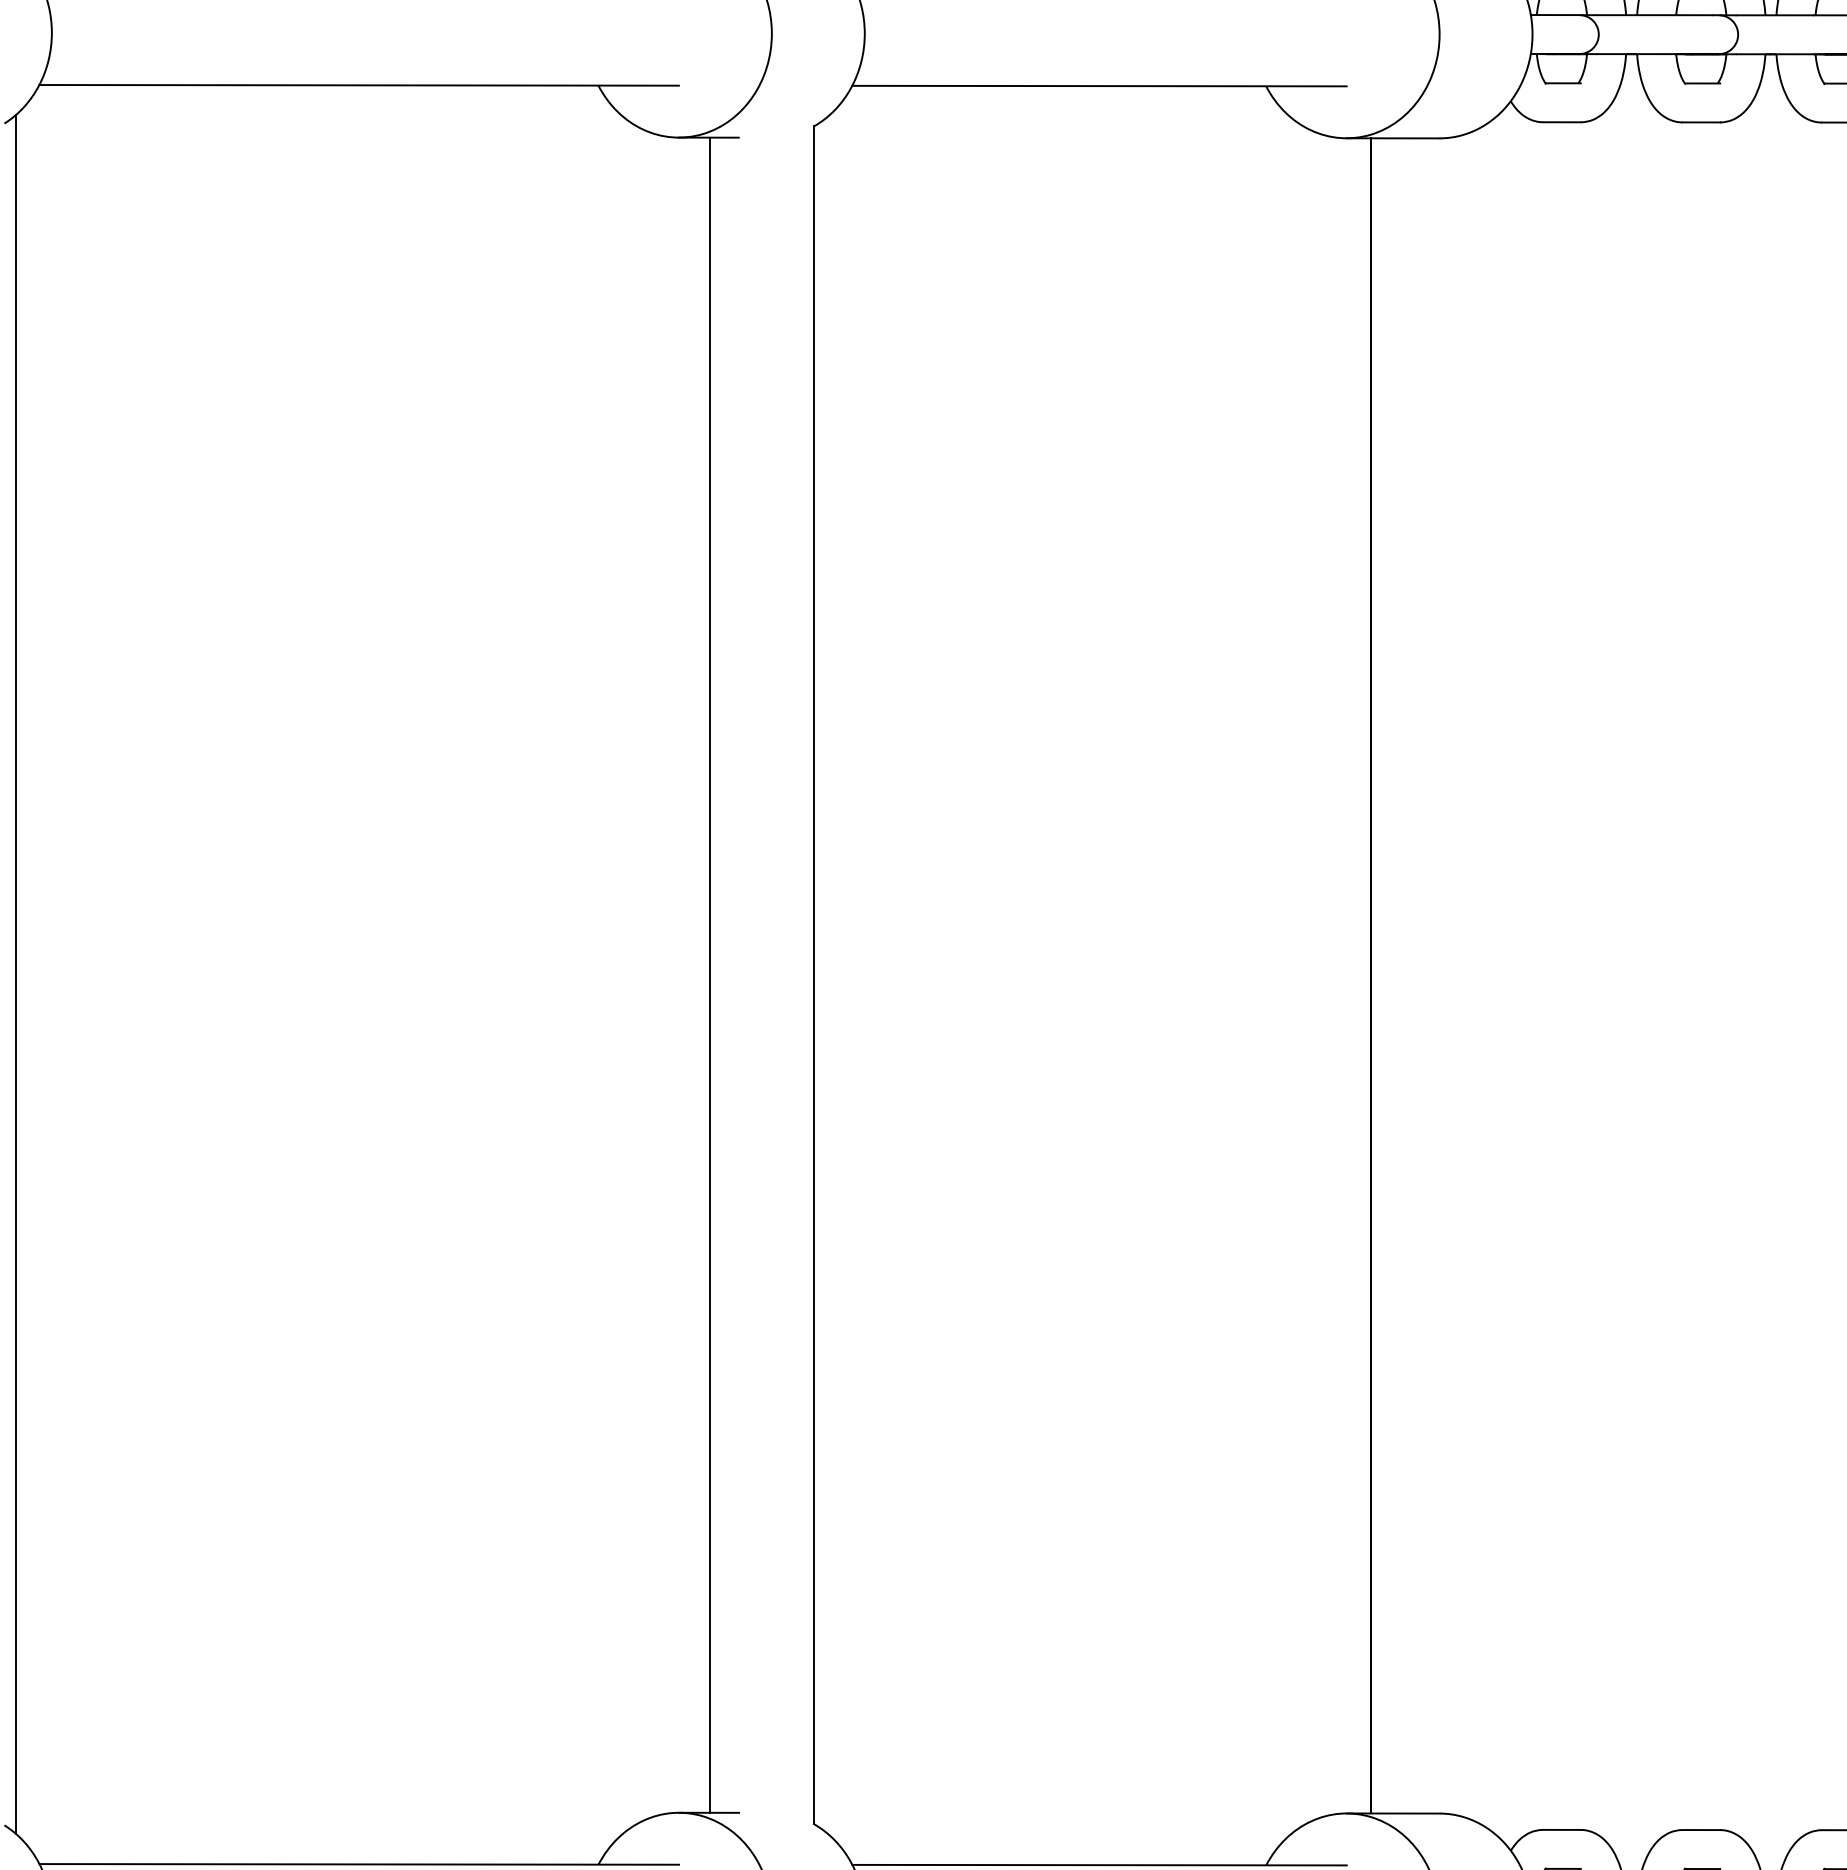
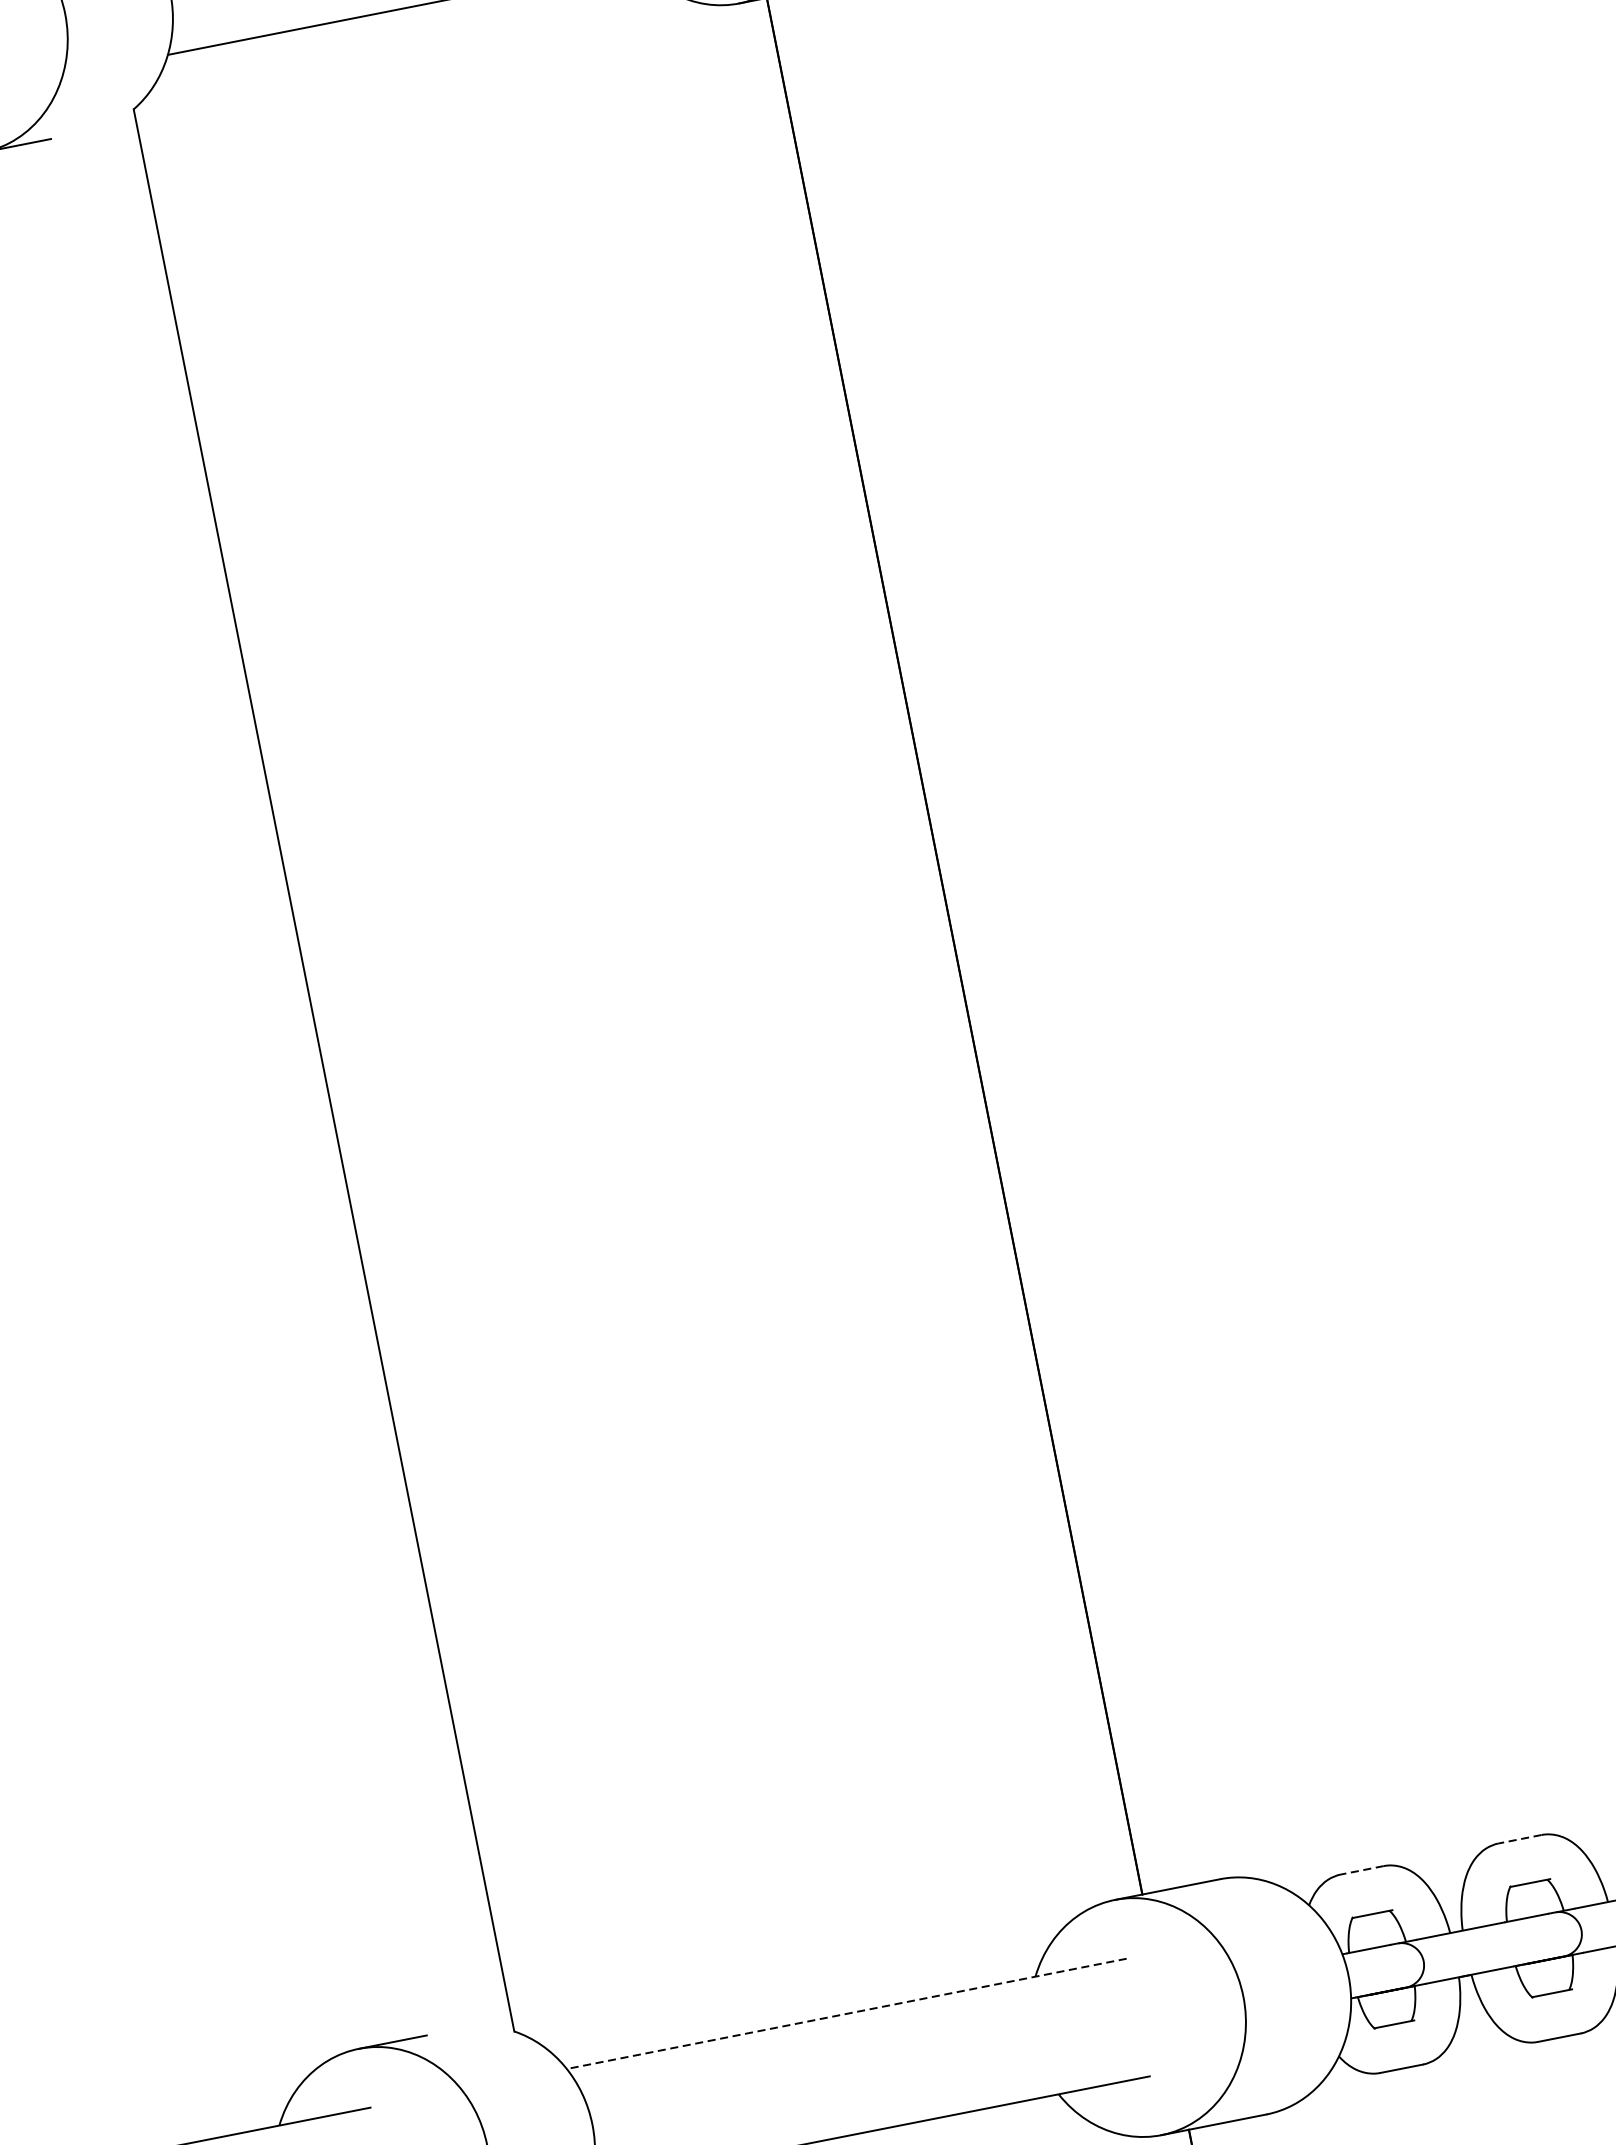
line: (710, 974) -> (206, 1092), removed
line: (1561, 1829) -> (1361, 1869), solid -> dashed
line: (1701, 1830) -> (1520, 1839), solid -> dashed
line: (1099, 1865) -> (846, 2014), solid -> dashed

